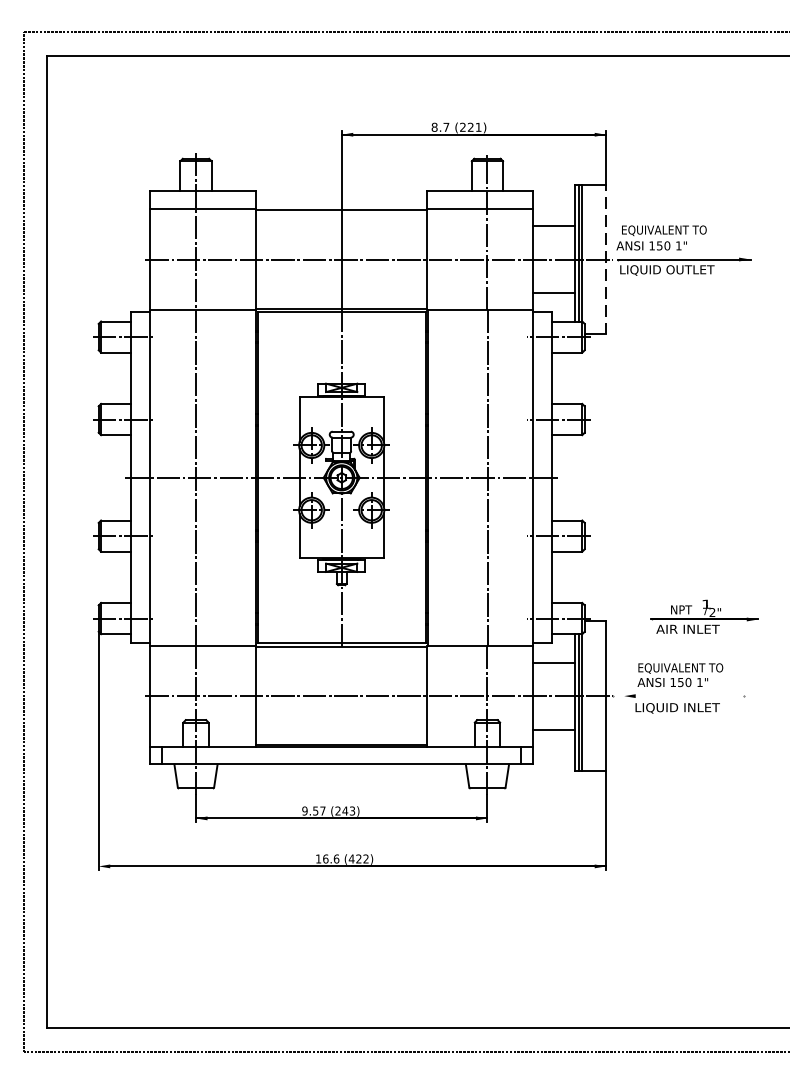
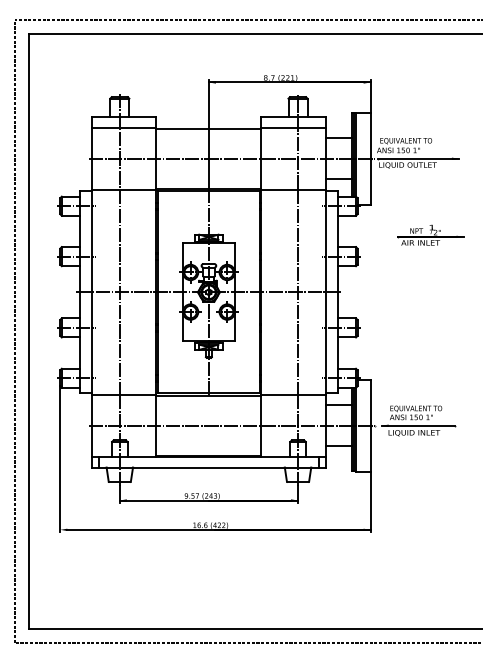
line: (605, 259) -> (370, 158), dashed -> solid
part: (704, 615) -> (430, 234), moved
line: (682, 695) -> (417, 425), added

